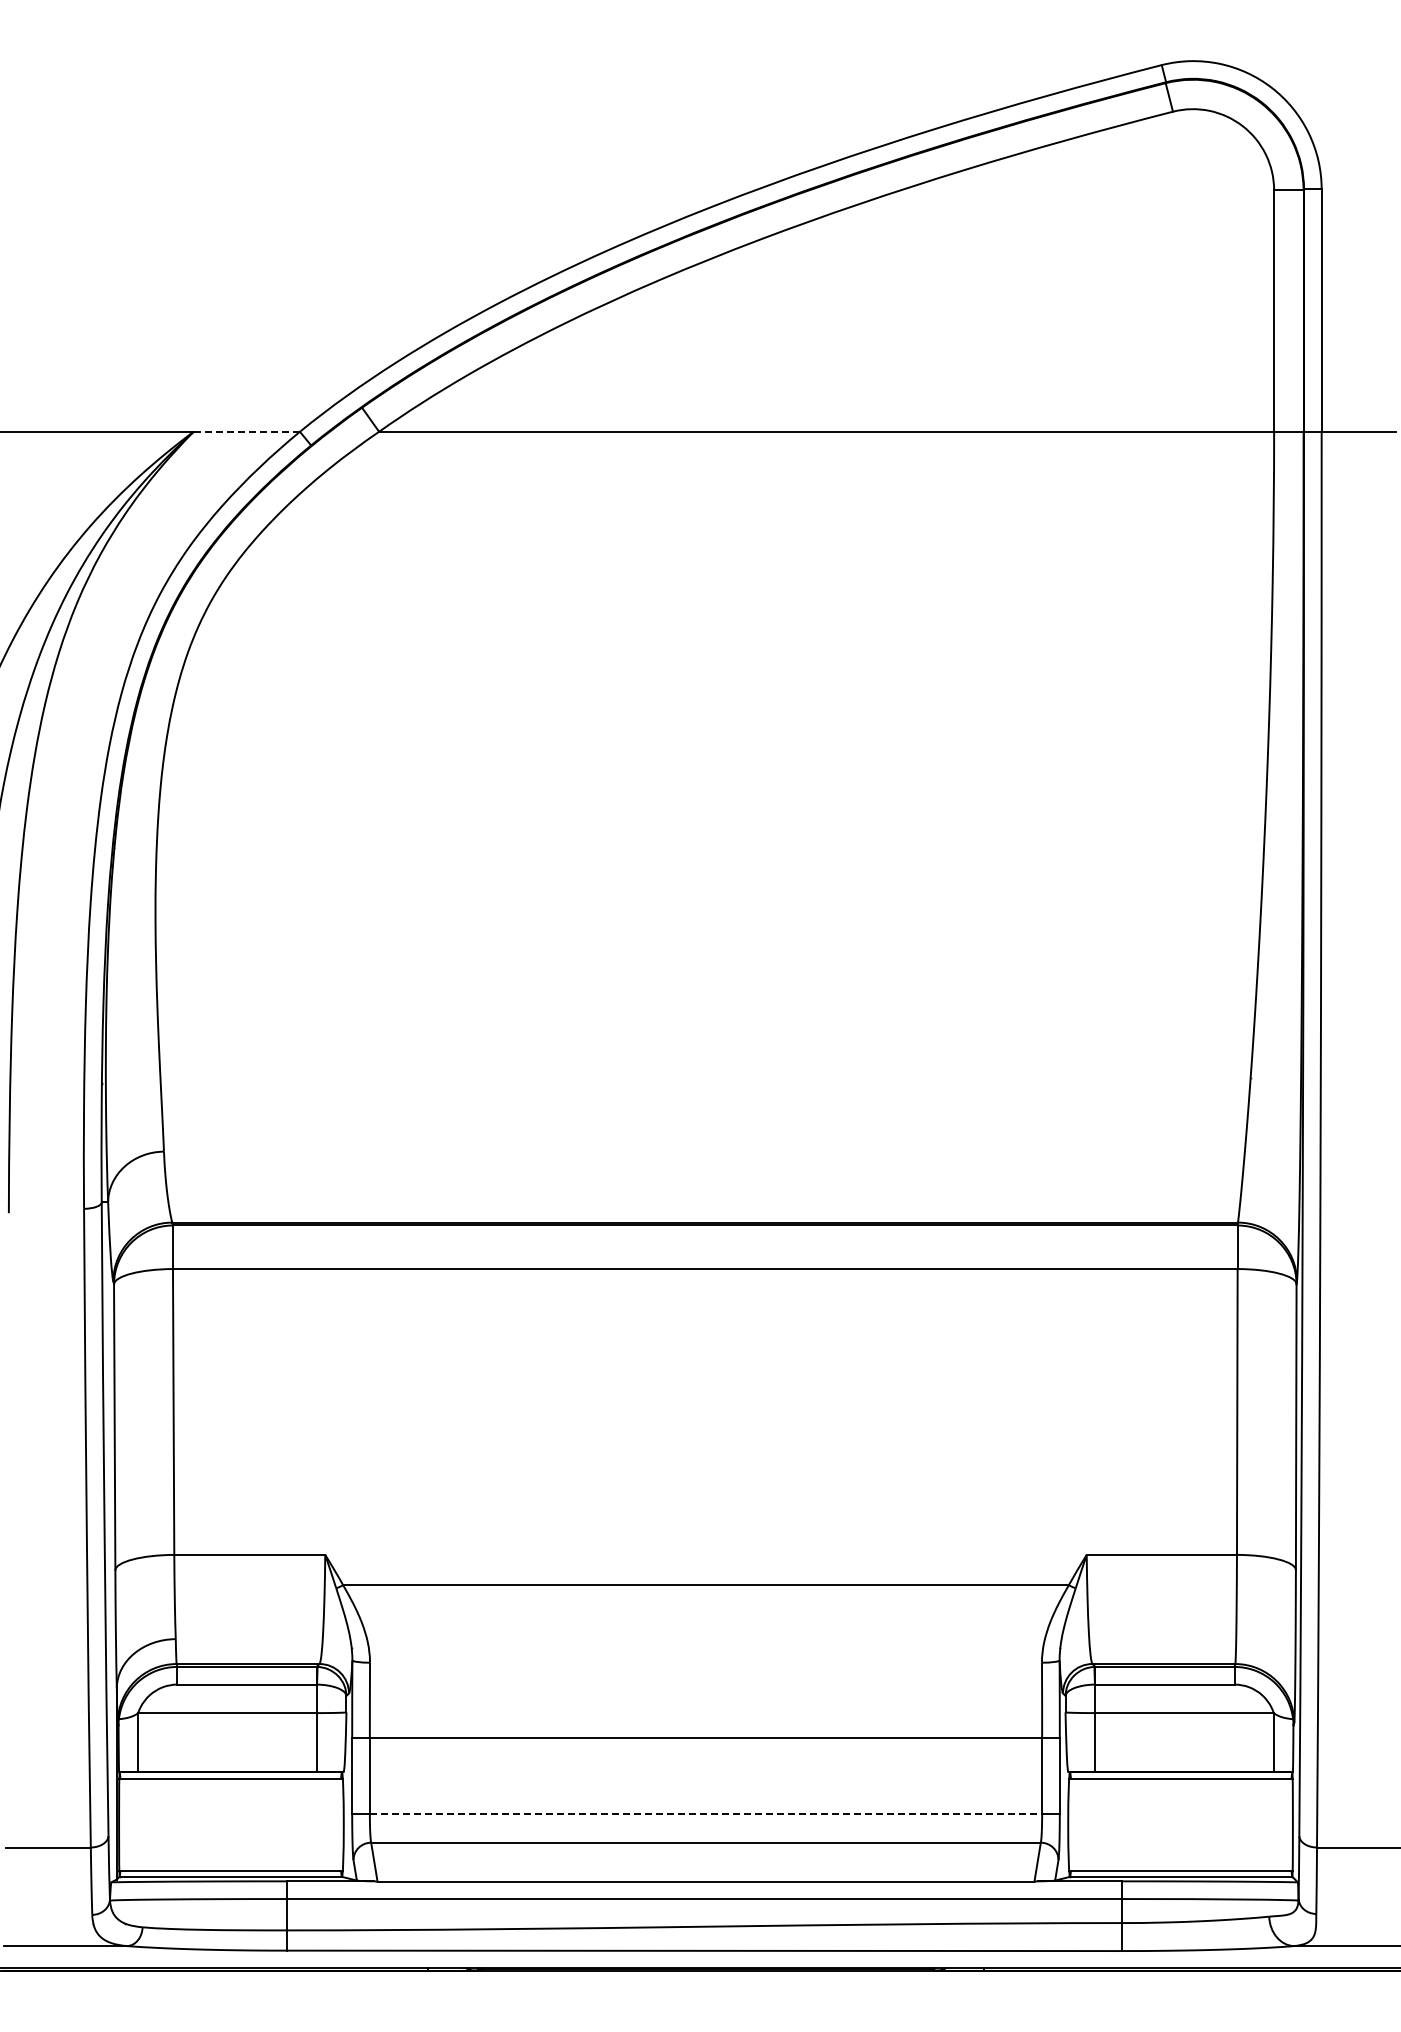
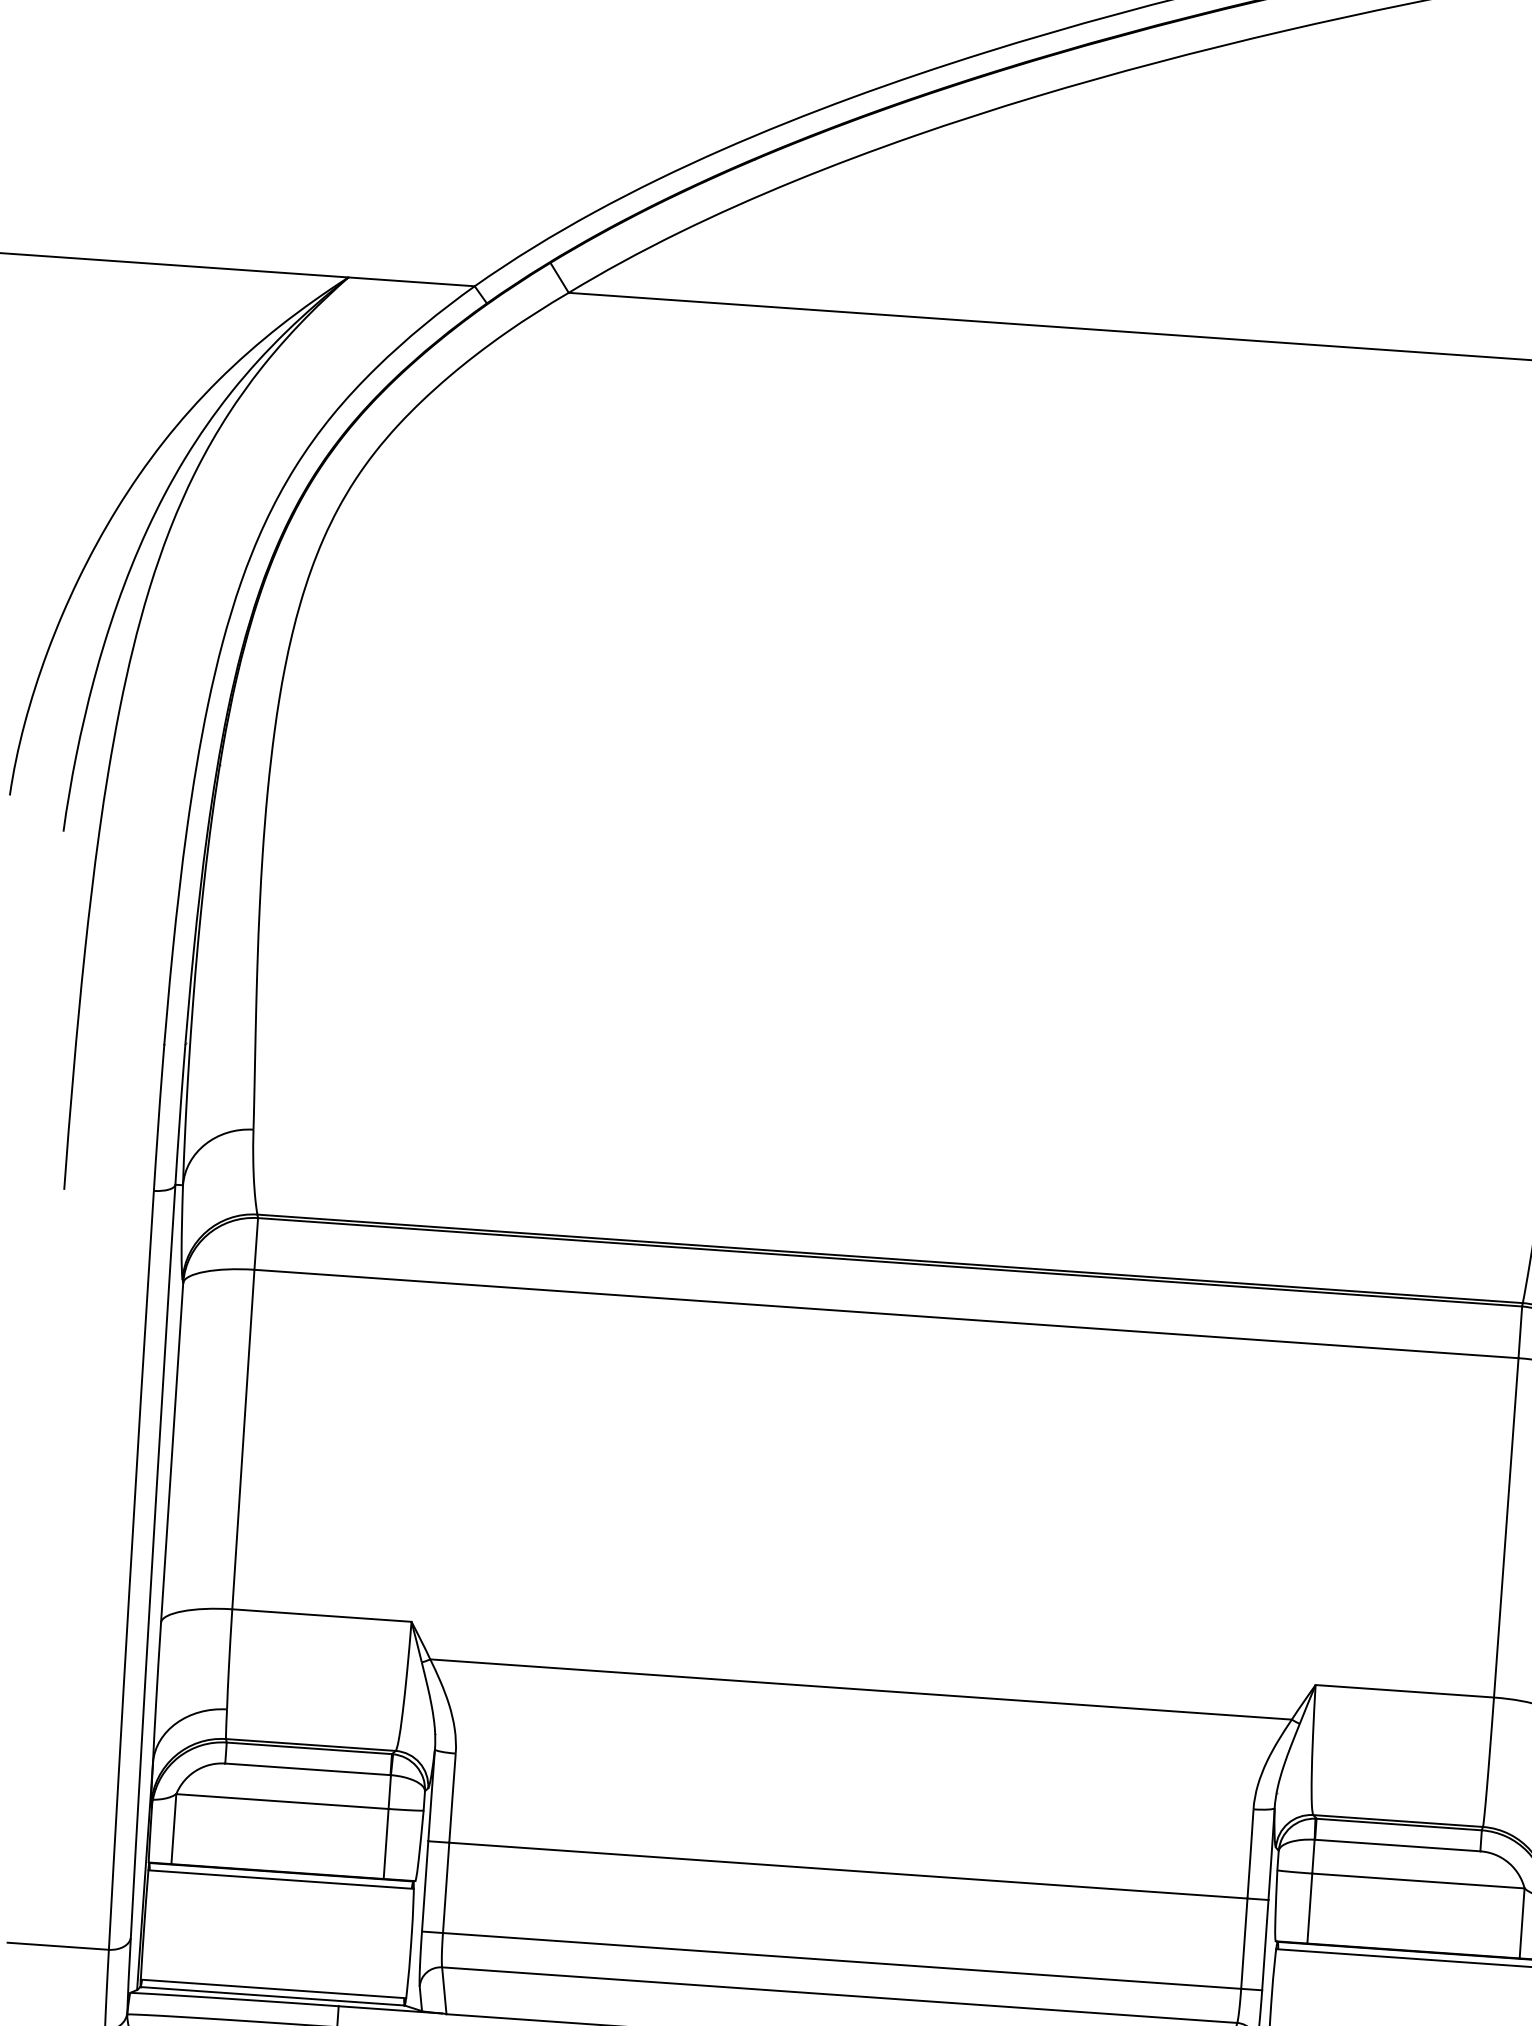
line: (247, 431) -> (412, 281), dashed -> solid
line: (706, 1813) -> (842, 1960), dashed -> solid

